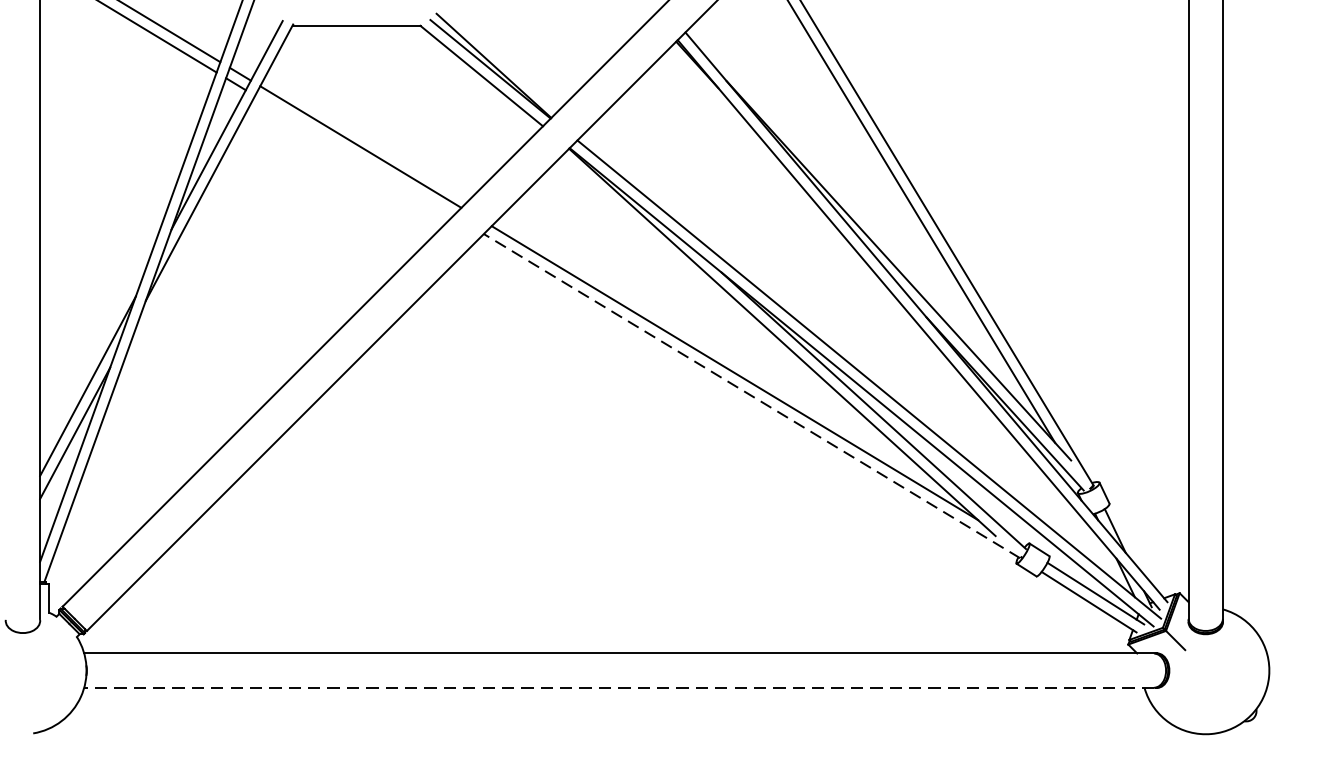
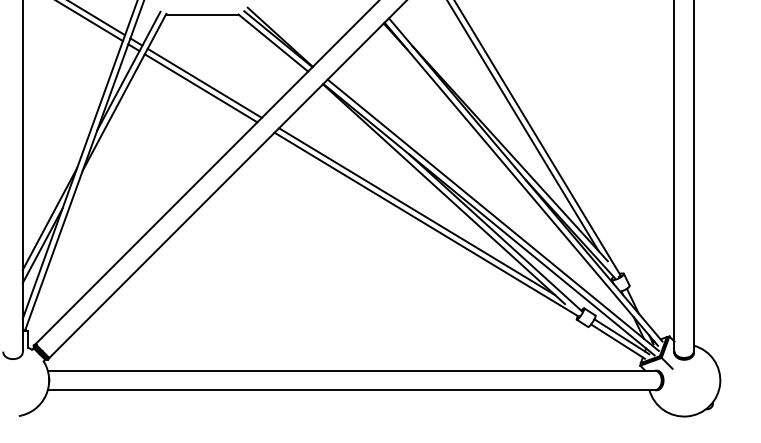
line: (353, 156) -> (200, 88), added
line: (751, 395) -> (426, 224), dashed -> solid
line: (619, 688) -> (351, 390), dashed -> solid

